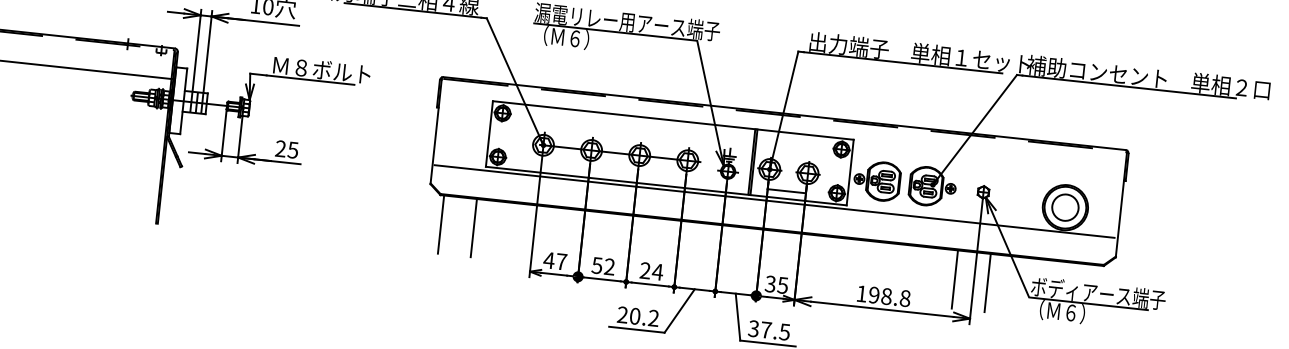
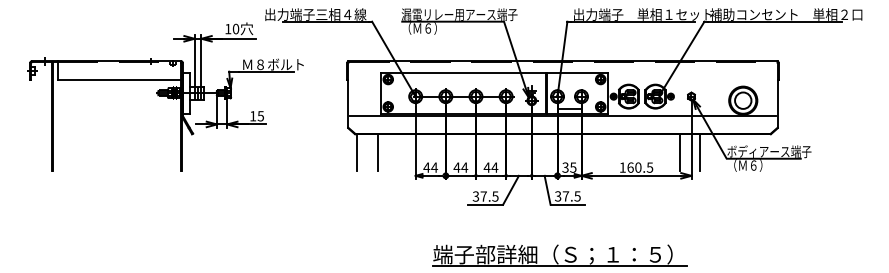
text: (281, 149) -> (253, 116), 25 -> 15
text: (561, 261) -> (434, 167), 47 -> 44
text: (602, 266) -> (460, 167), 52 -> 44
text: (644, 270) -> (486, 167), 24 -> 44
text: (890, 296) -> (640, 167), 198.8 -> 160.5
text: (637, 316) -> (485, 196), 20.2 -> 37.5

